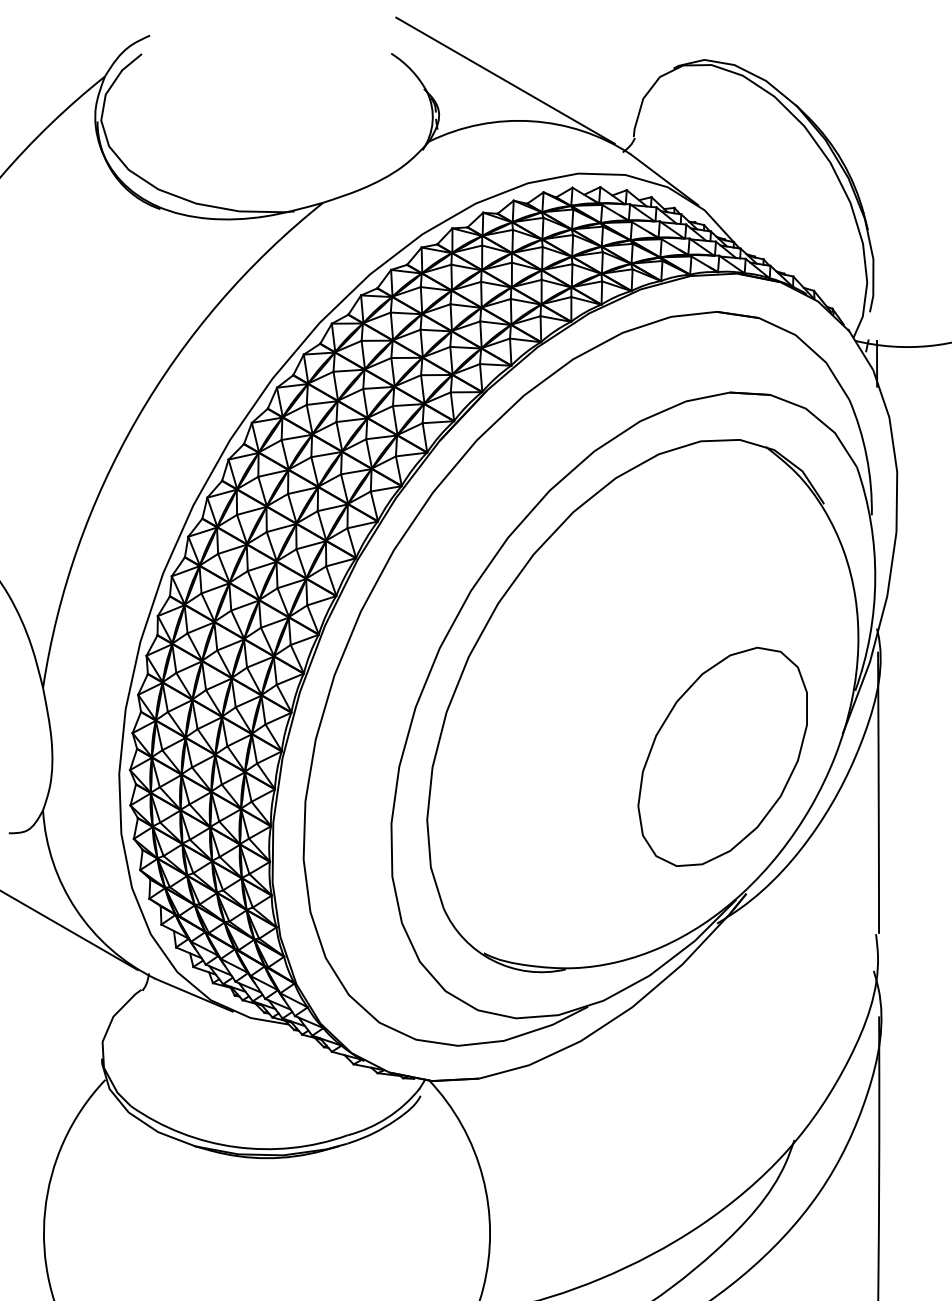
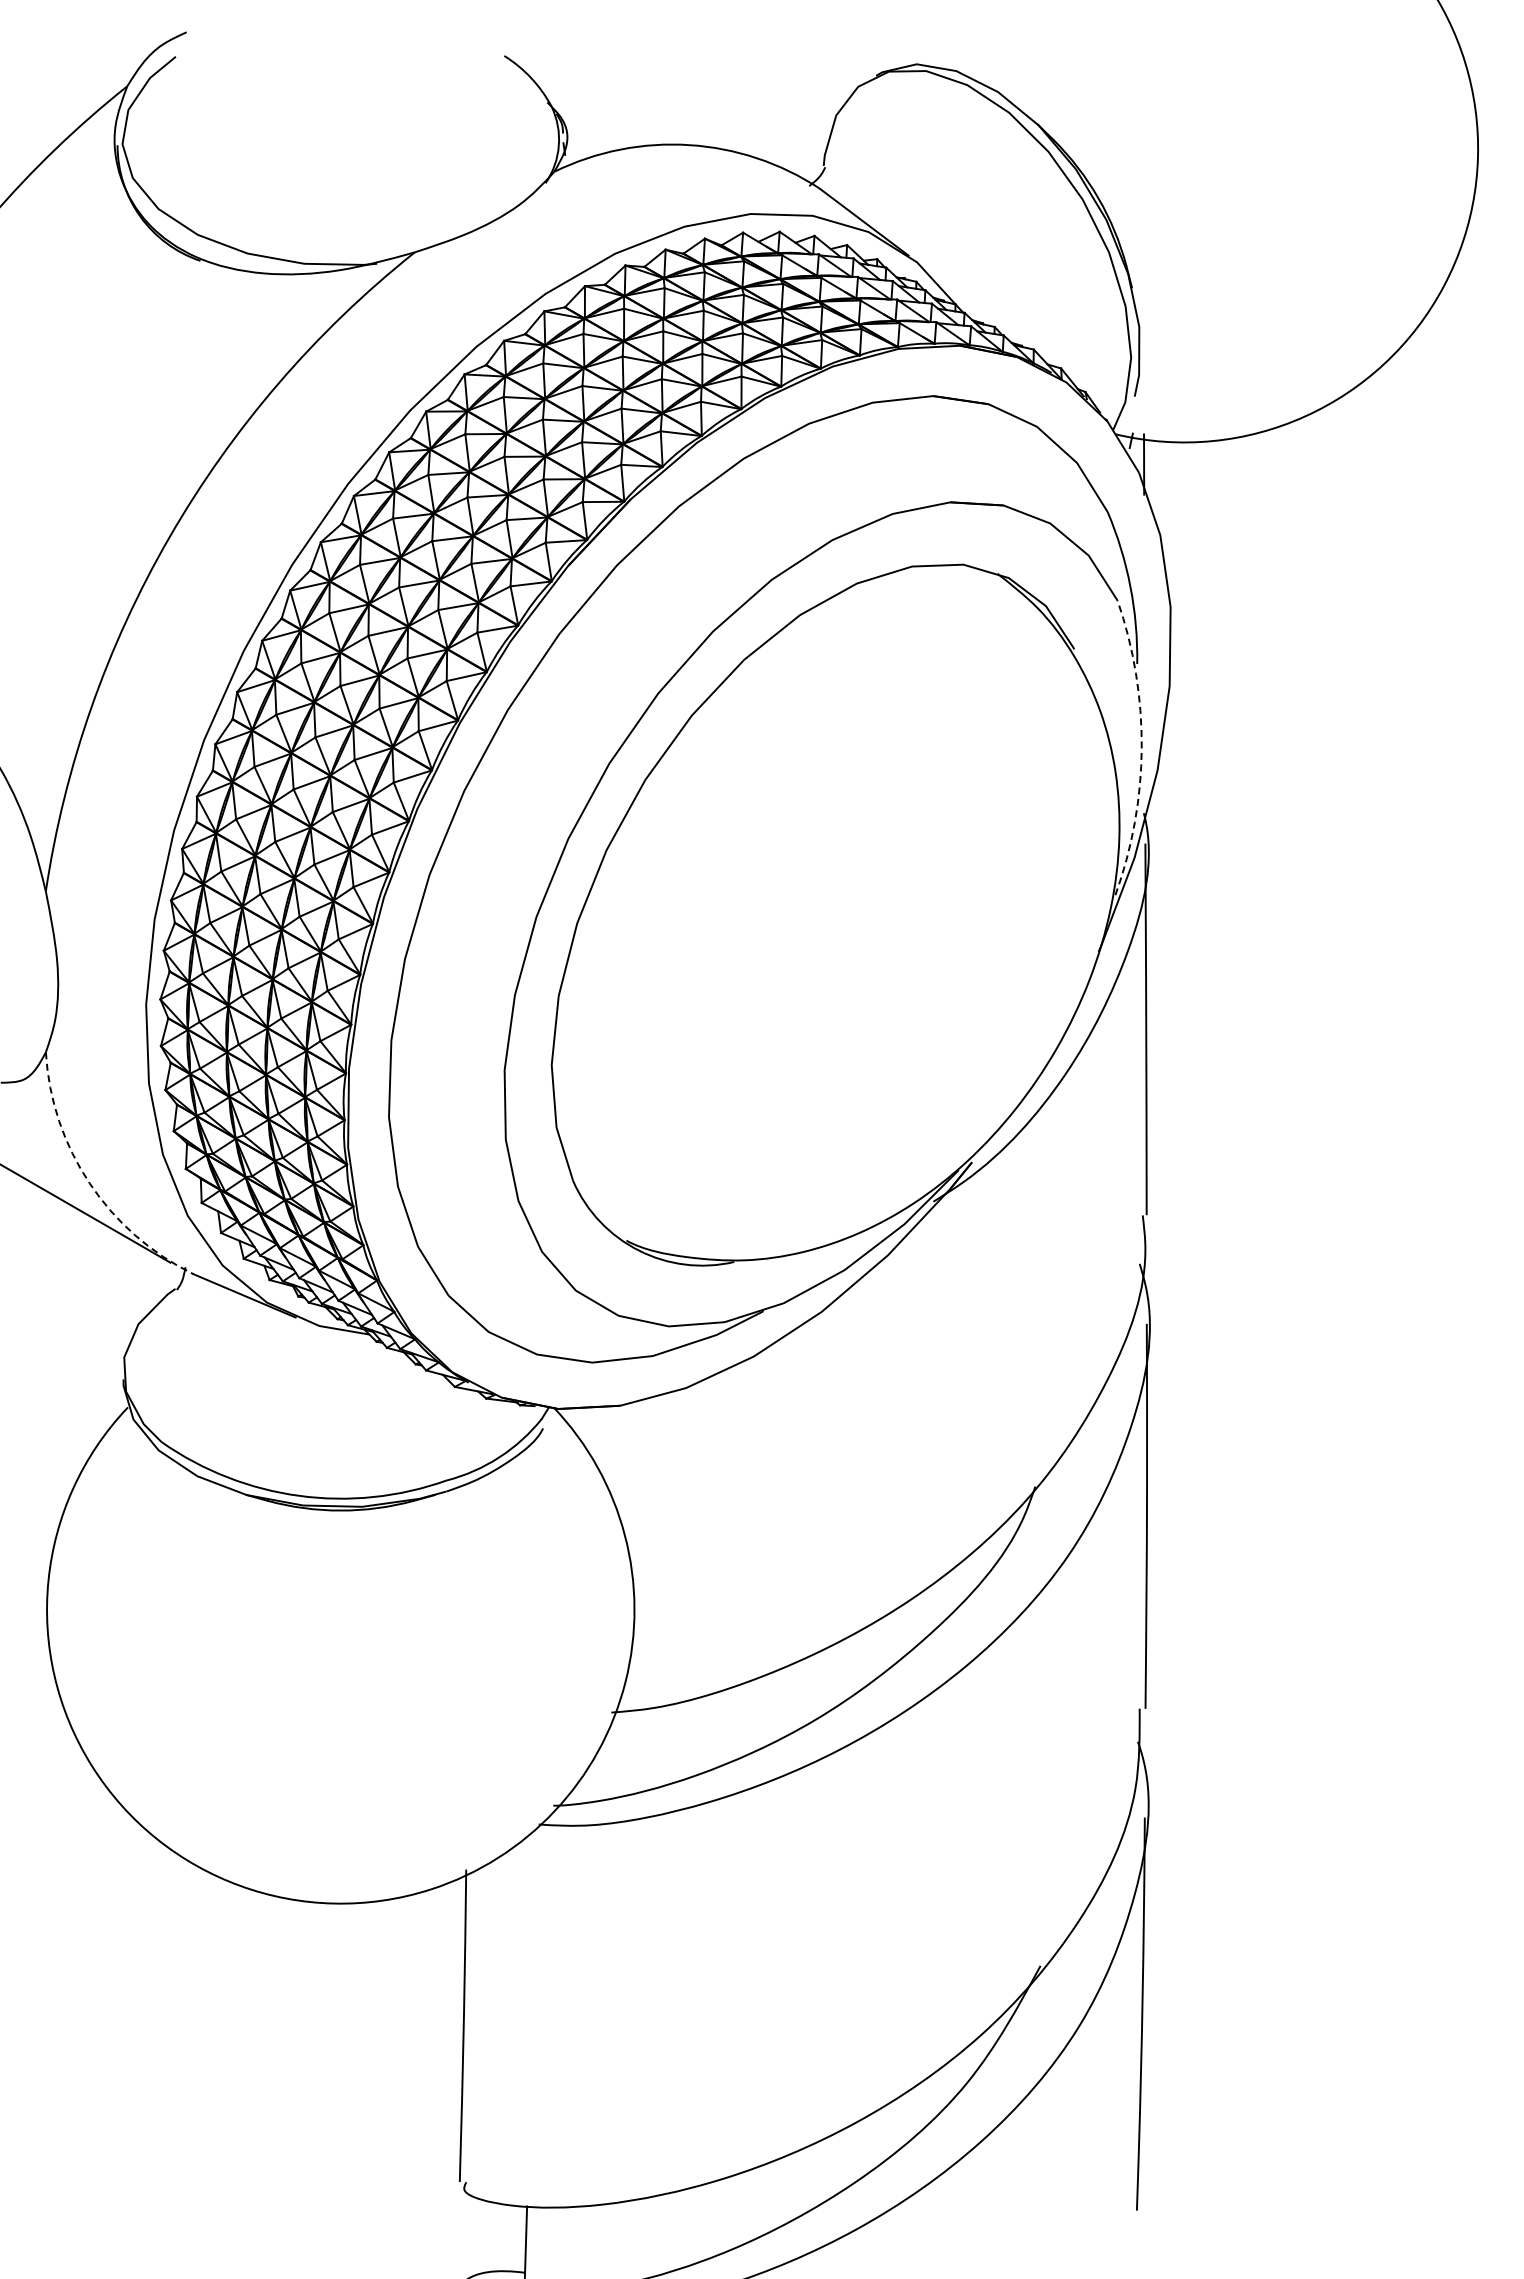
line: (505, 80) -> (654, 91), removed
arc: (875, 579) -> (1141, 748), solid -> dashed
part: (722, 756) -> (940, 981), removed
arc: (76, 909) -> (89, 1183), solid -> dashed

